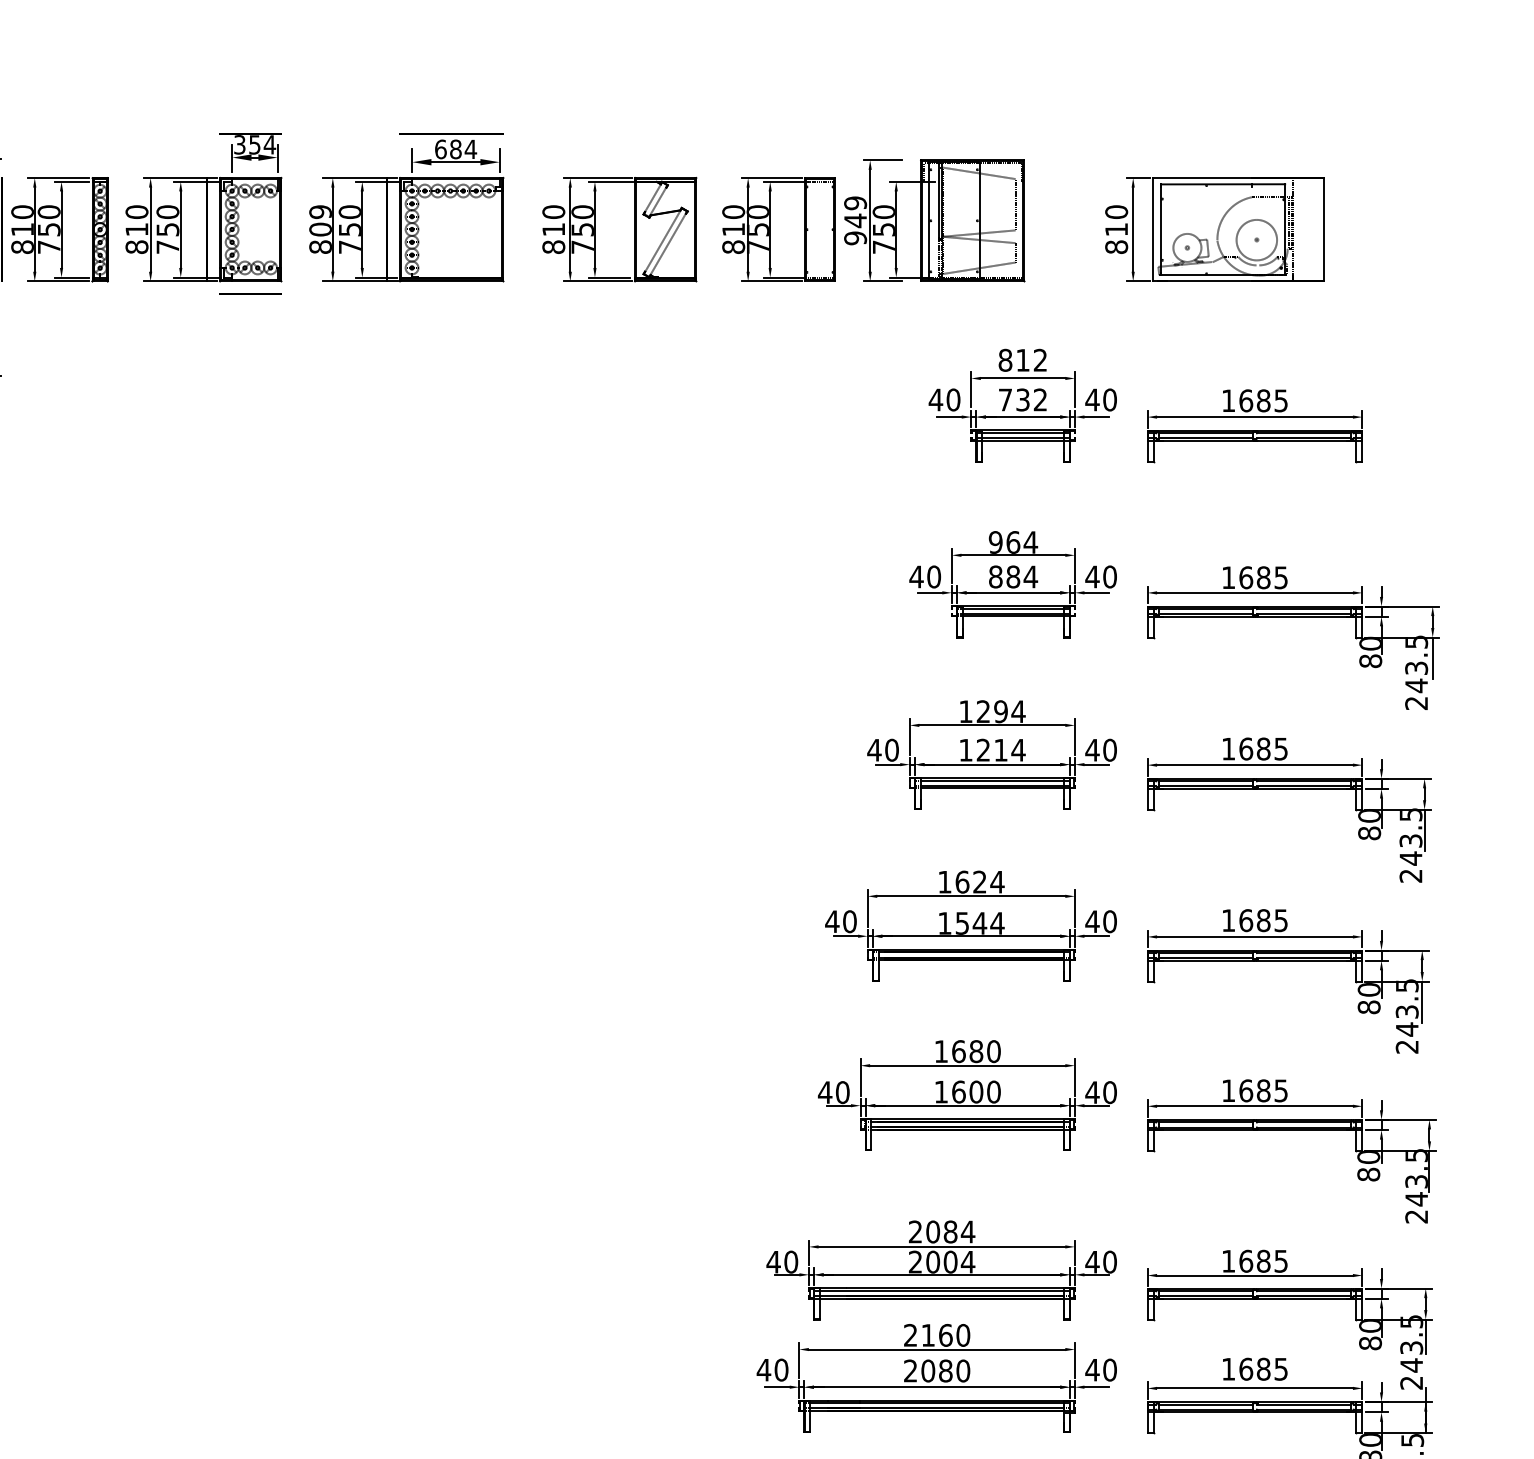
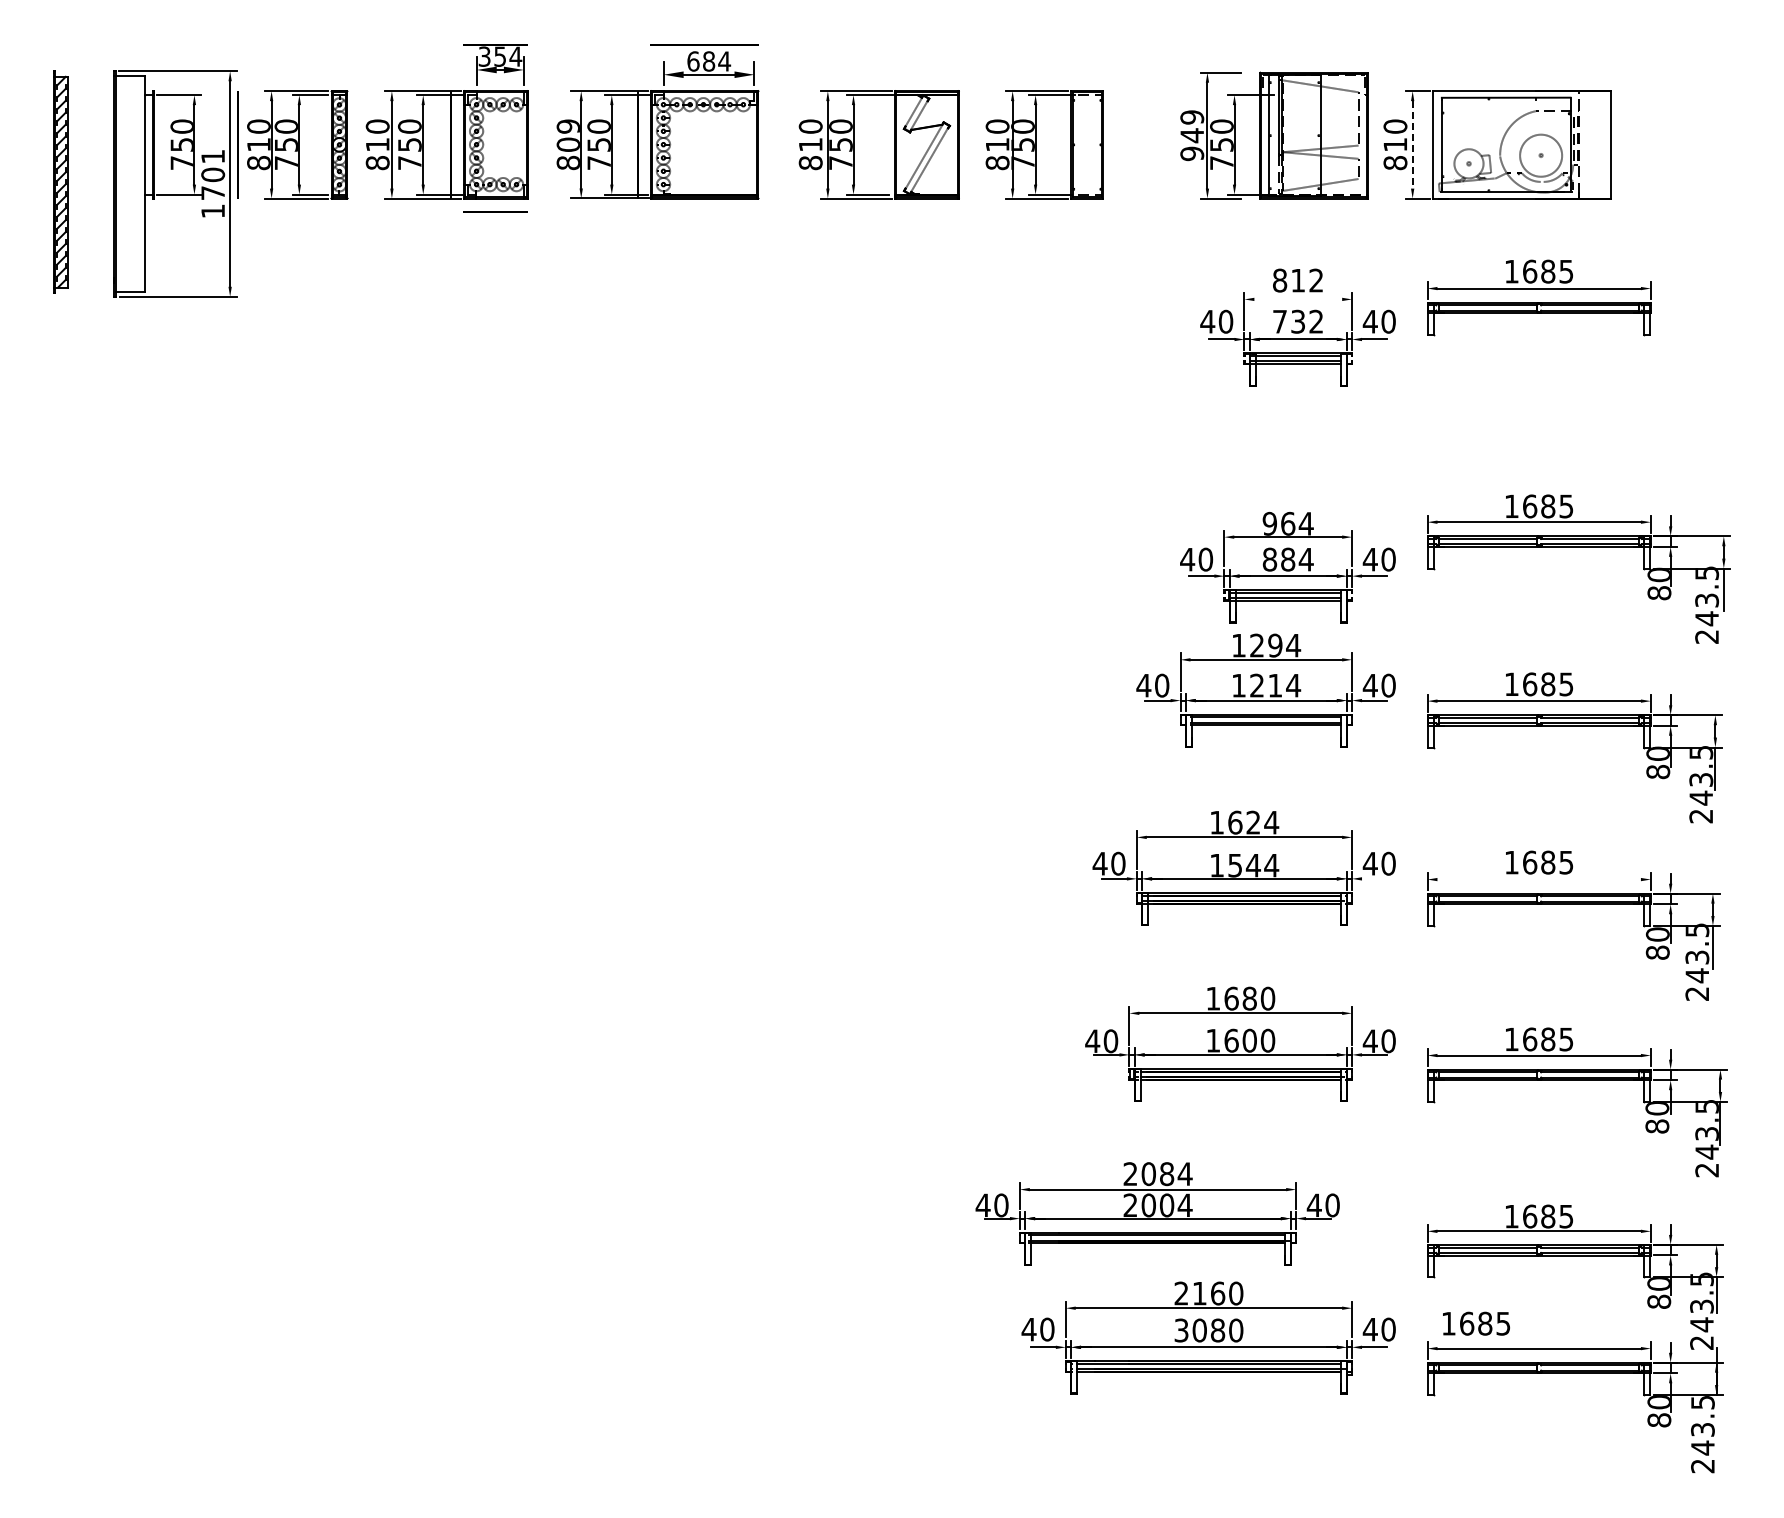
part: (934, 220) -> (1274, 135), moved
line: (1133, 229) -> (1412, 144), solid -> dashed
line: (1023, 378) -> (1298, 299), removed
part: (1255, 425) -> (1539, 297), moved
part: (1012, 584) -> (1287, 567), moved
line: (1096, 935) -> (1374, 878), removed
line: (1254, 936) -> (1538, 879), removed
part: (941, 1269) -> (1157, 1213), moved
text: (1255, 1369) -> (1476, 1323), moved
text: (910, 1370) -> (1181, 1330), 2080 -> 3080

